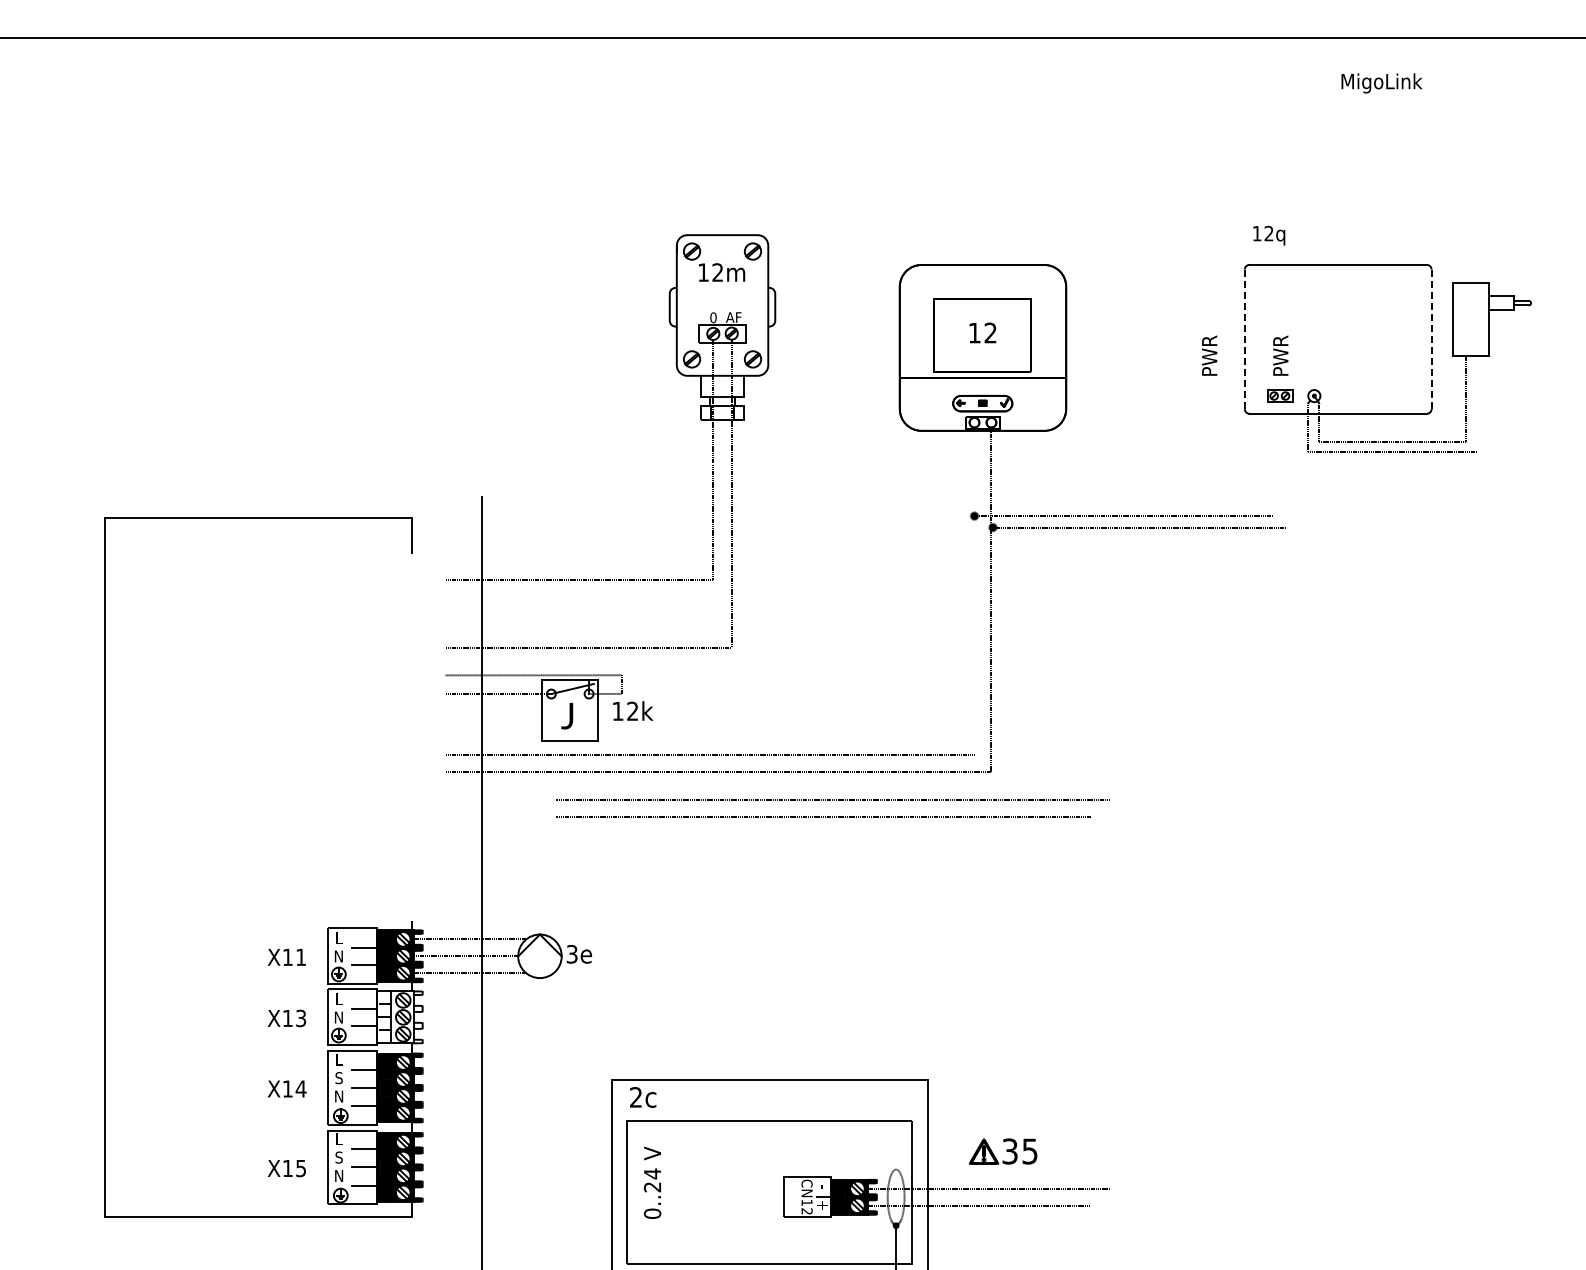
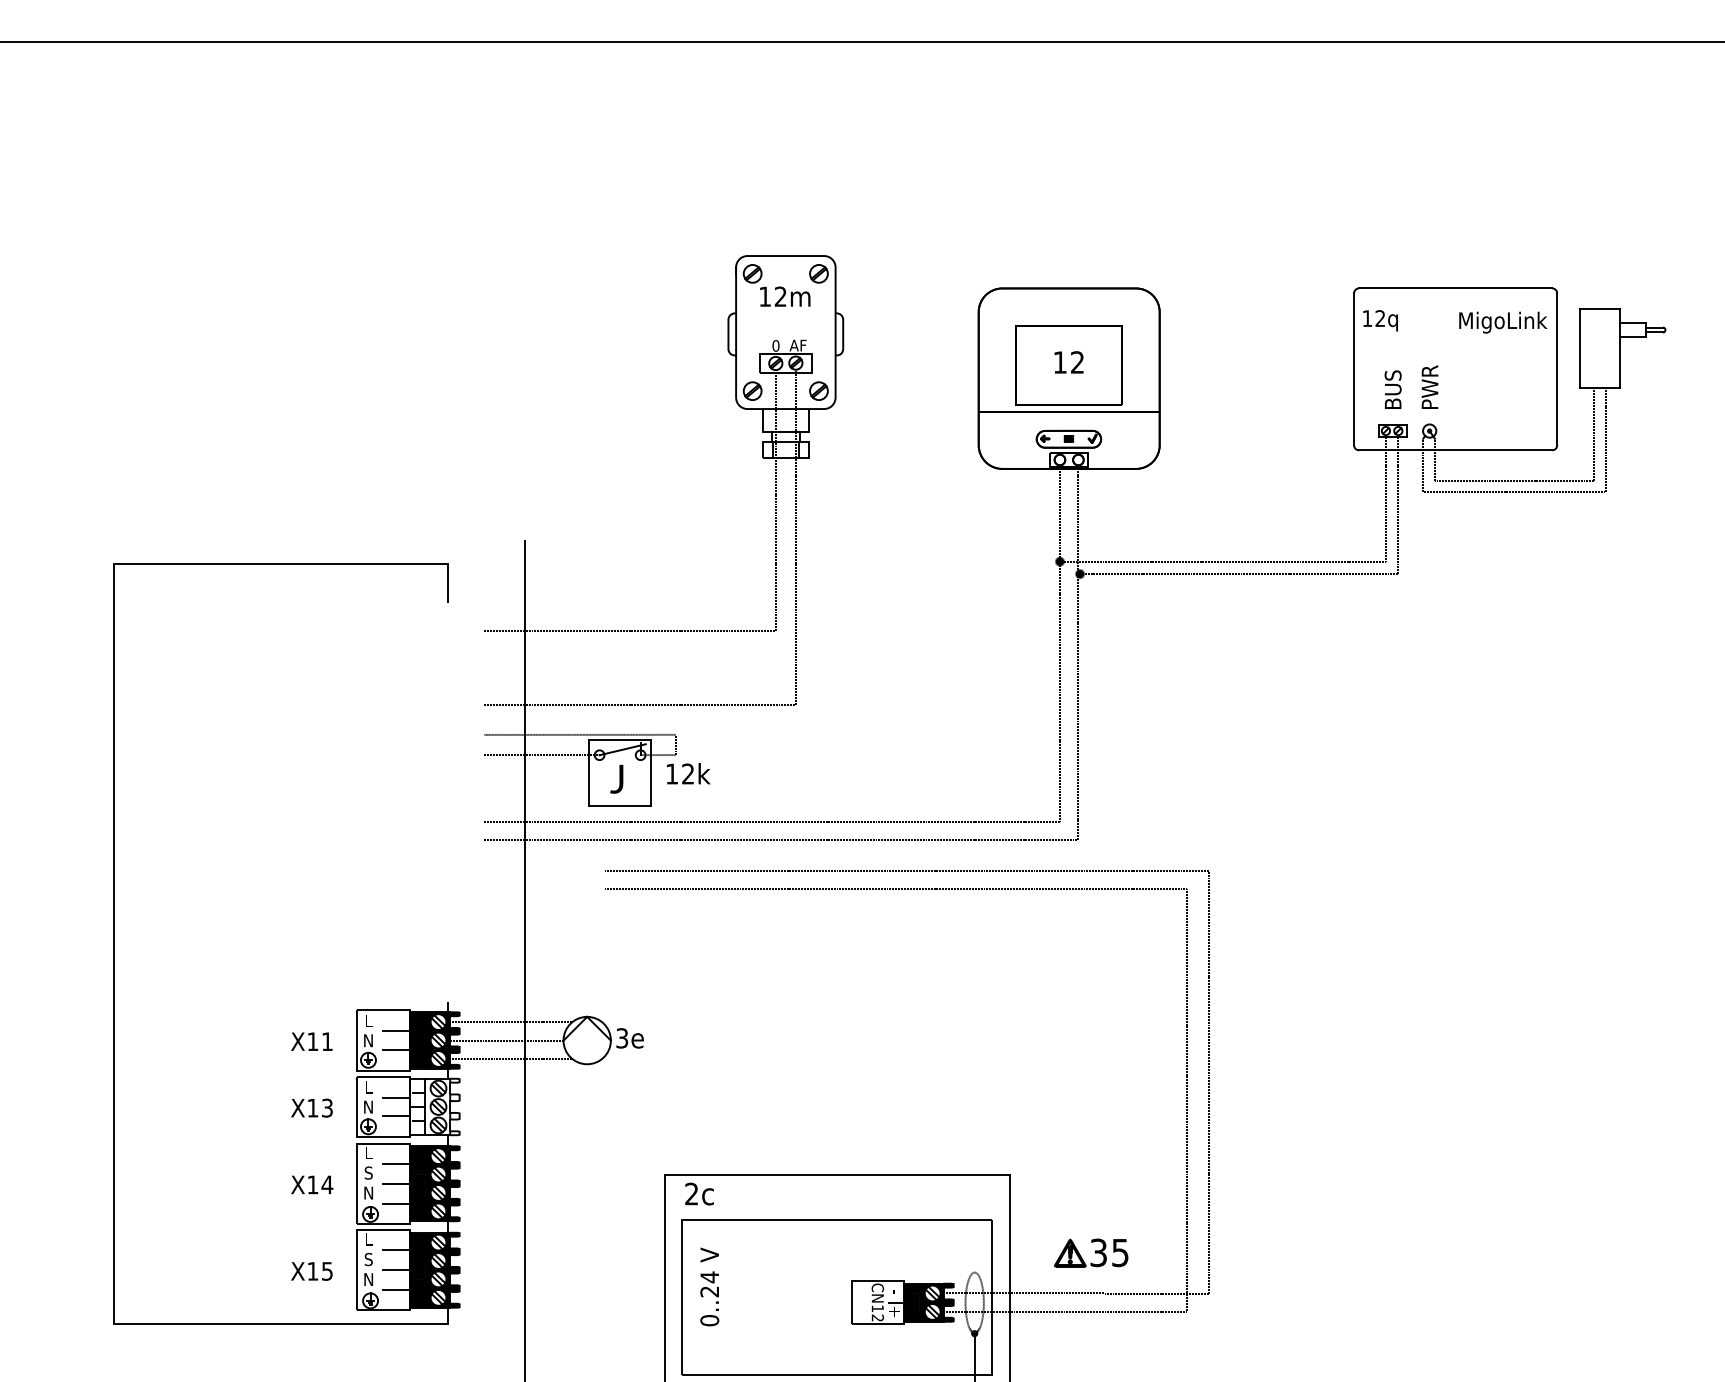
text: (1381, 83) -> (1502, 322), moved
text: (1269, 235) -> (1380, 320), moved
line: (1244, 339) -> (1353, 369), dashed -> solid
line: (1431, 339) -> (1557, 369), dashed -> solid
text: (1280, 354) -> (1392, 385), PWR -> BUS
text: (1209, 355) -> (1429, 386), moved
line: (1476, 404) -> (1606, 440), added
line: (1274, 457) -> (1386, 497), added
line: (1285, 463) -> (1398, 504), added
line: (974, 591) -> (1059, 643), added
line: (1111, 994) -> (1208, 1082), added
line: (1091, 1011) -> (1187, 1100), added

